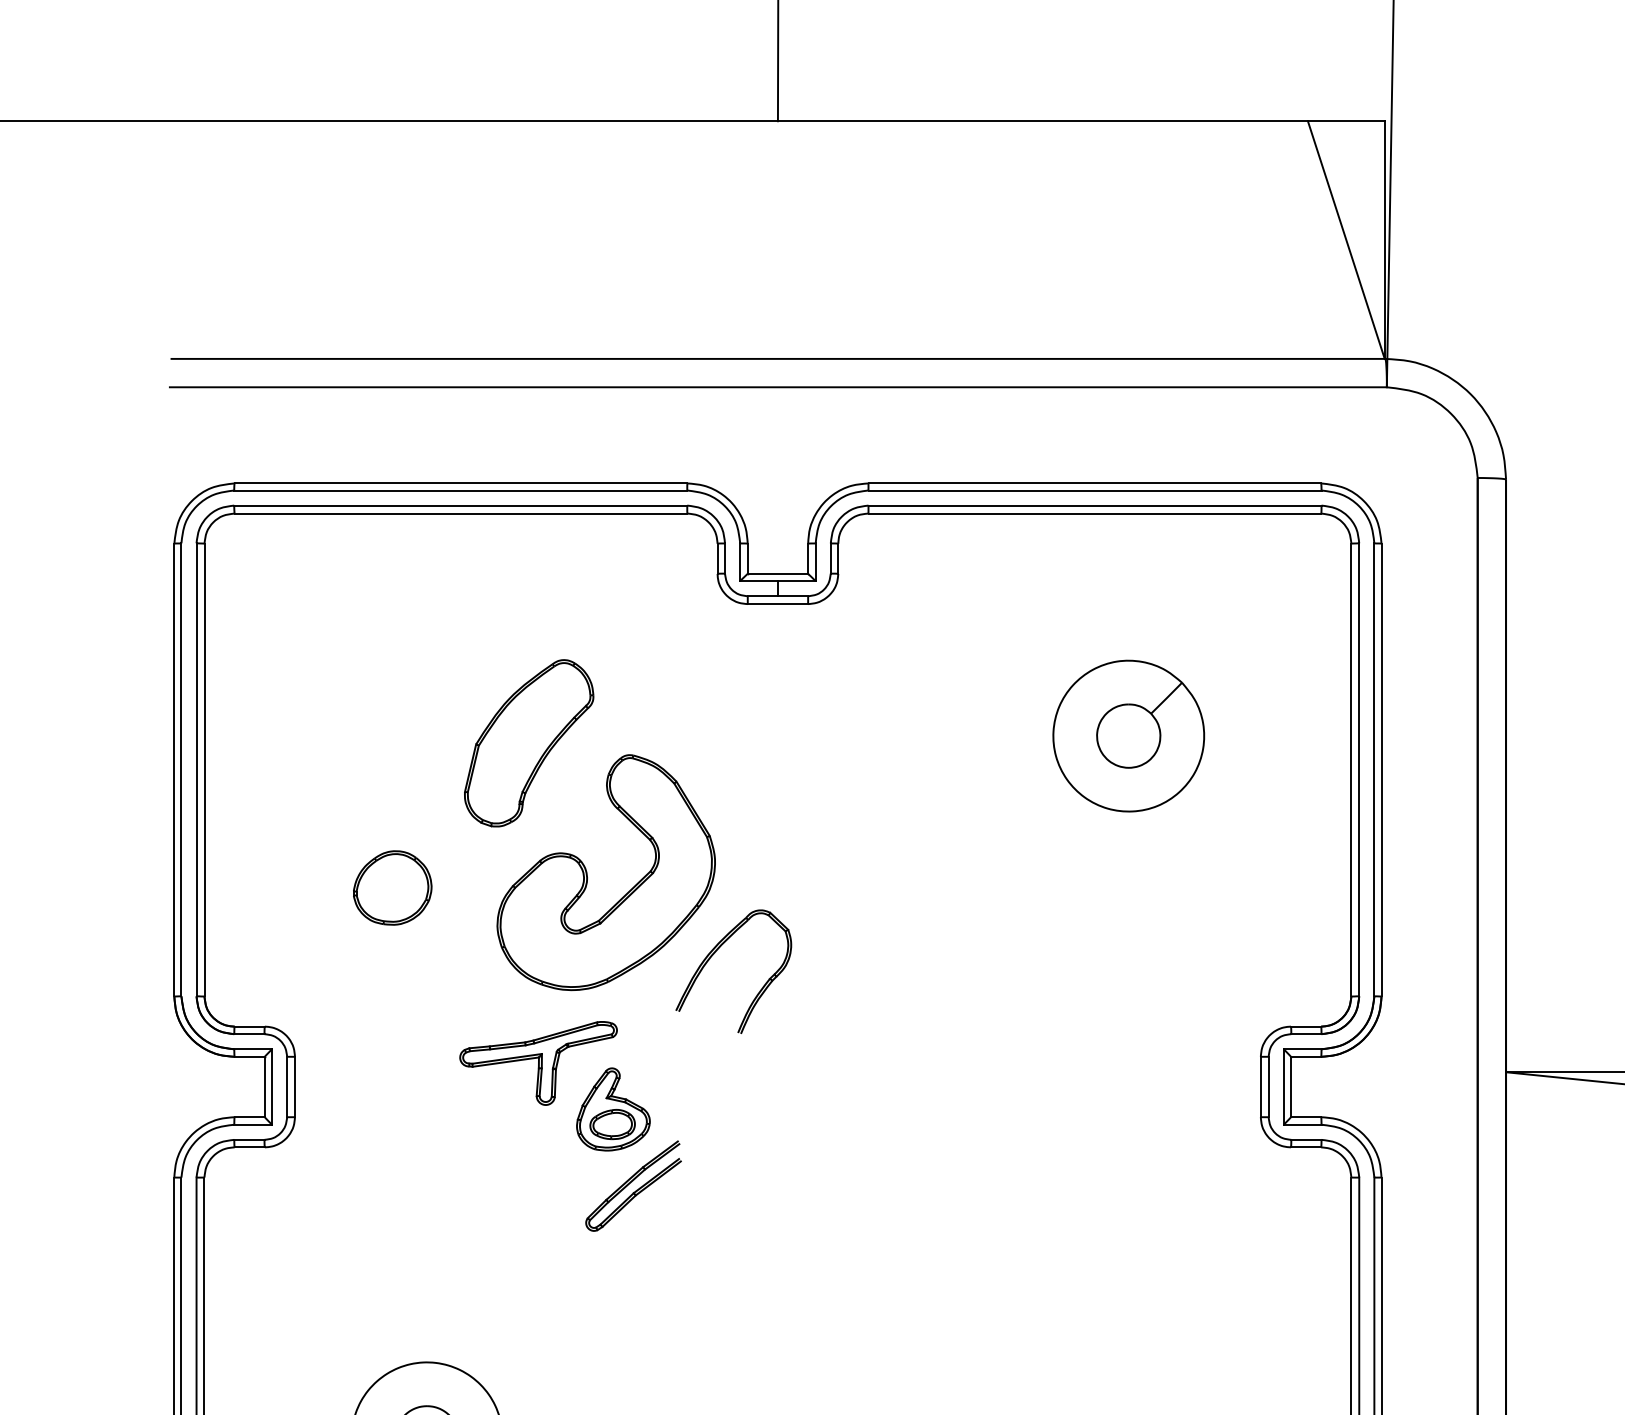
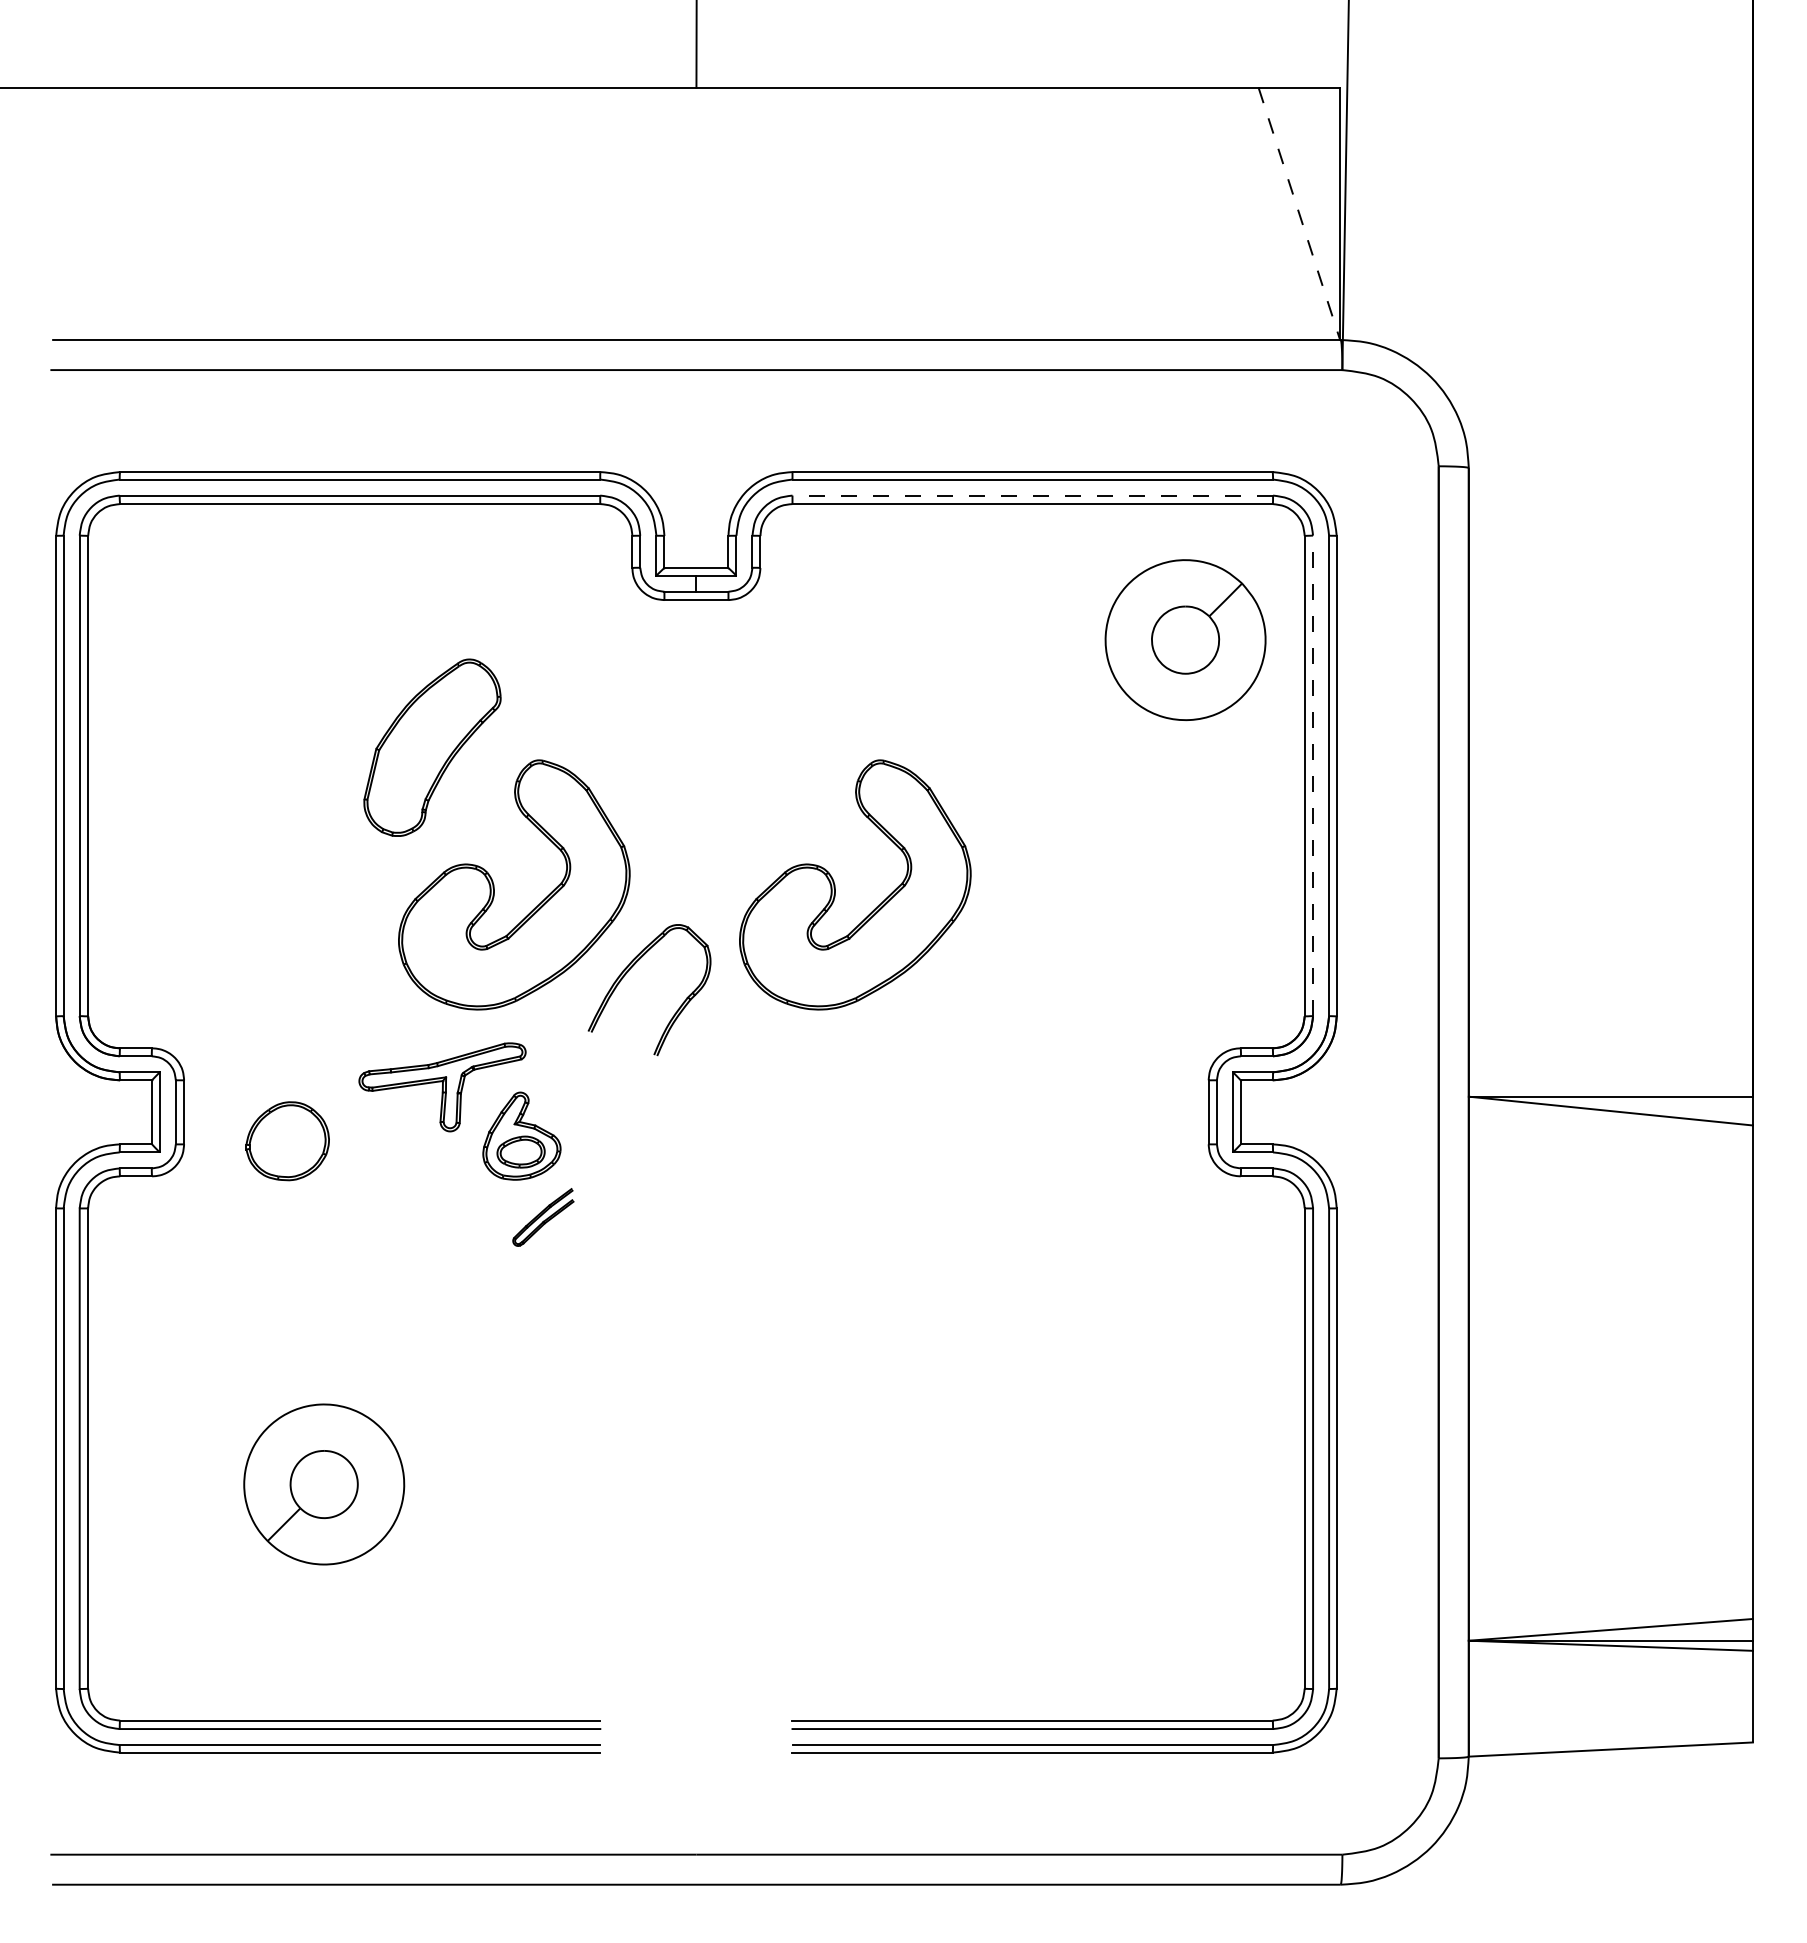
line: (1346, 240) -> (1299, 214), solid -> dashed
line: (1094, 505) -> (1032, 495), solid -> dashed
part: (1128, 736) -> (1185, 640), moved
line: (1359, 769) -> (1313, 775), solid -> dashed
part: (909, 872) -> (835, 884), added
part: (392, 888) -> (287, 1141), moved
part: (633, 1186) -> (543, 1217), size x0.6

